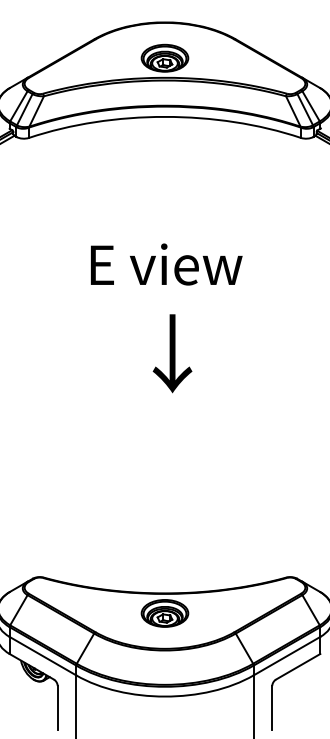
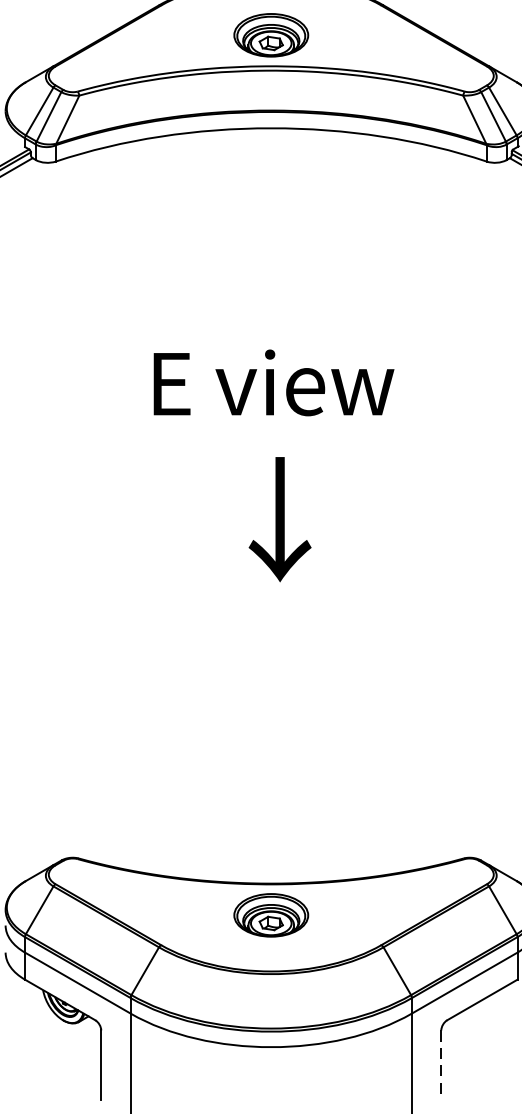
text: (166, 264) -> (273, 382), moved
text: (172, 353) -> (280, 519), moved
line: (272, 708) -> (441, 1066), solid -> dashed

